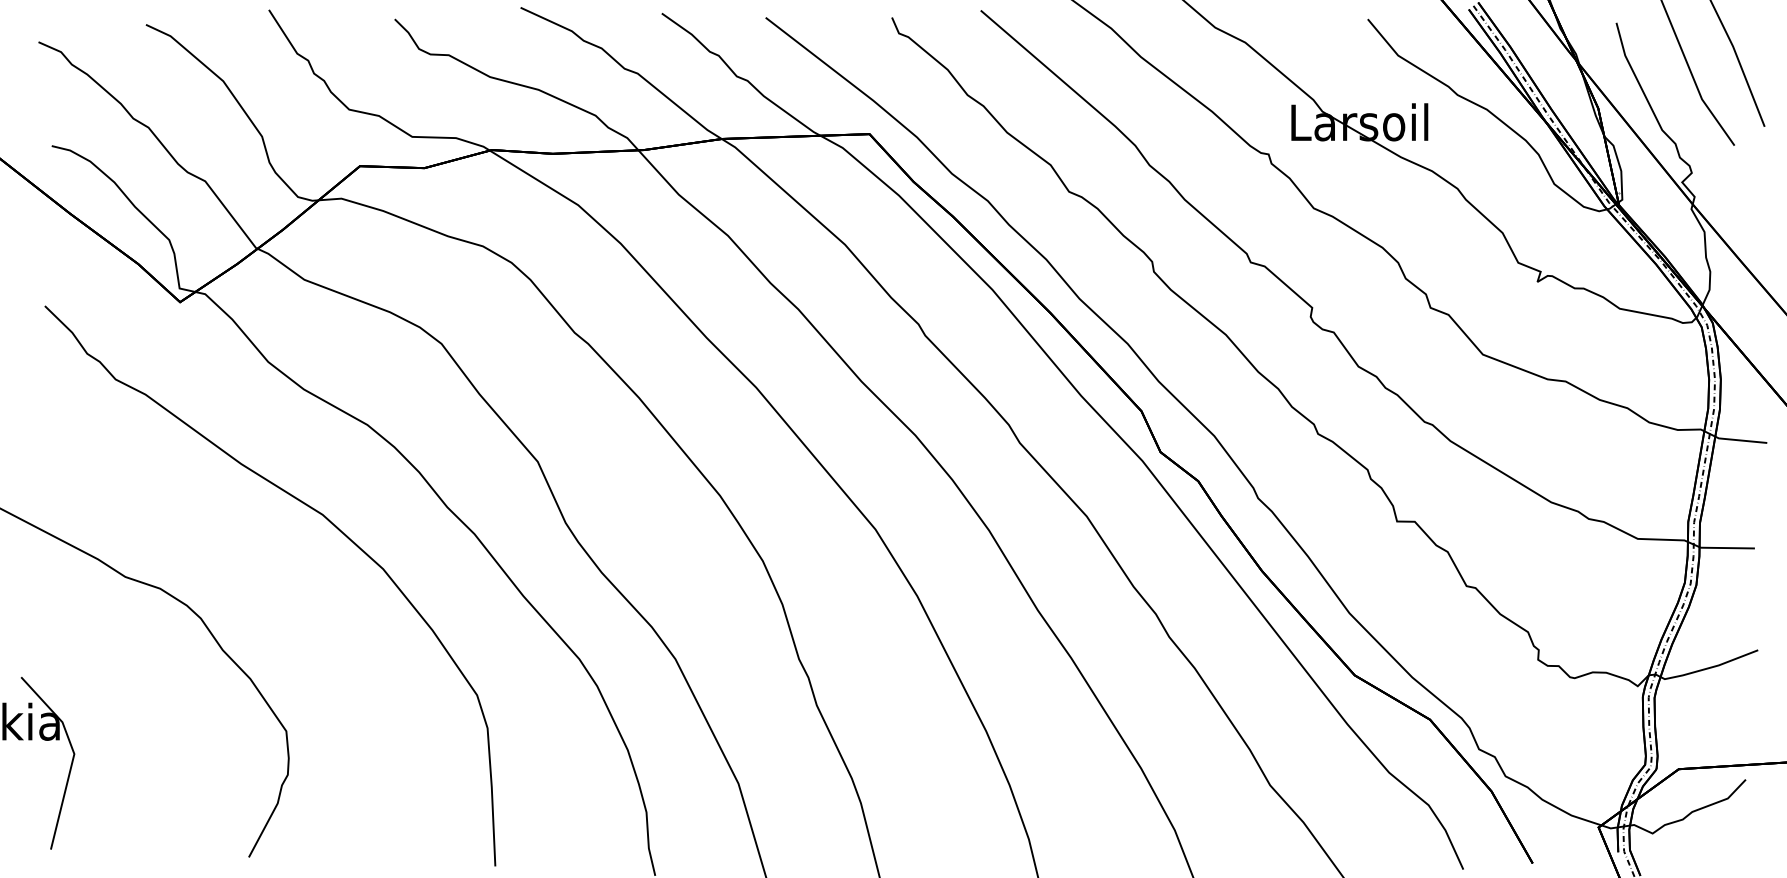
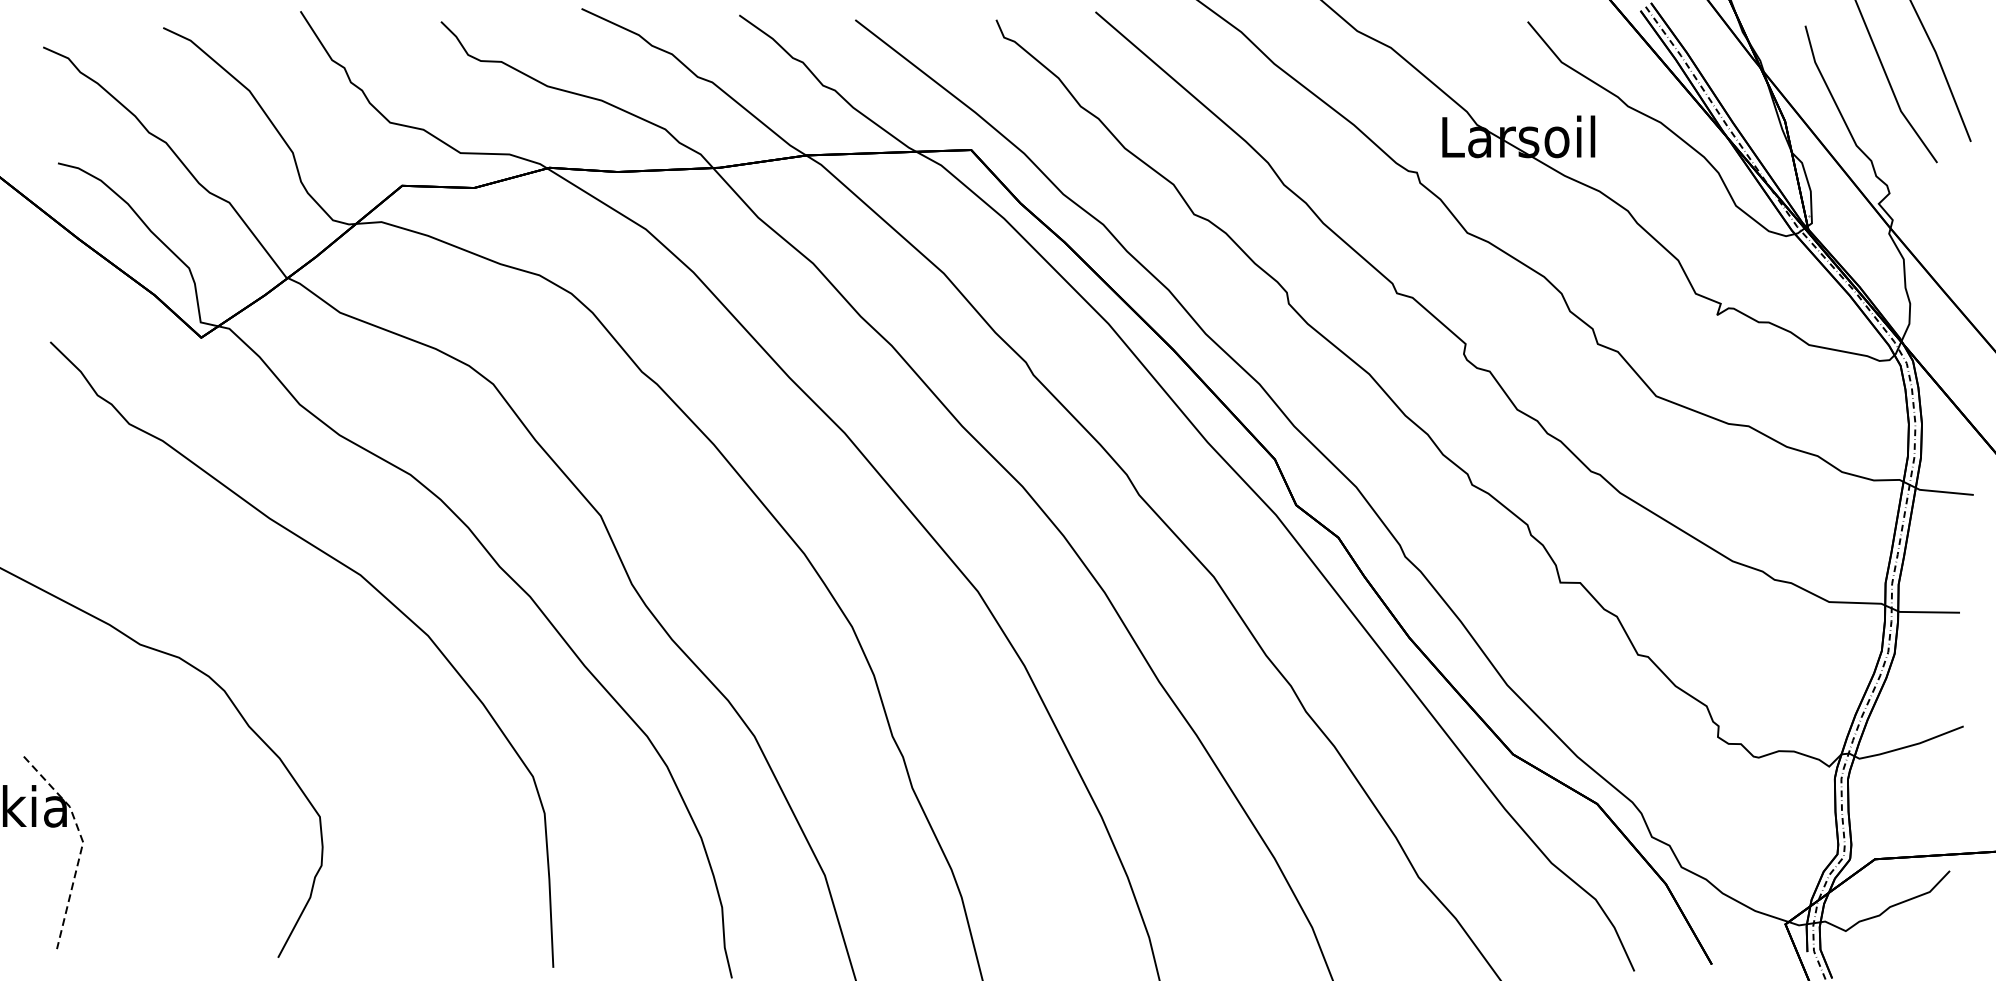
line: (74, 755) -> (83, 843), solid -> dashed

